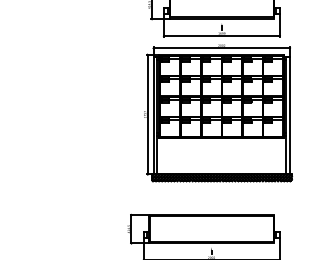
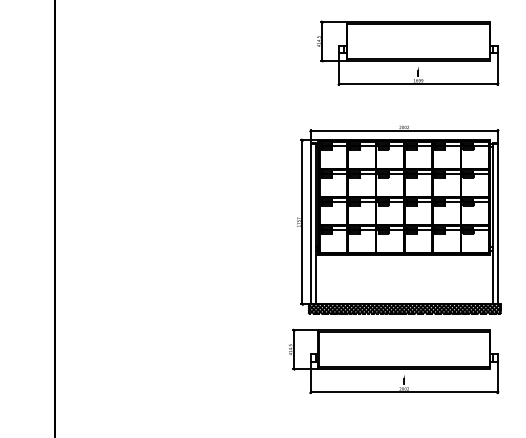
part: (218, 112) -> (399, 219), moved

